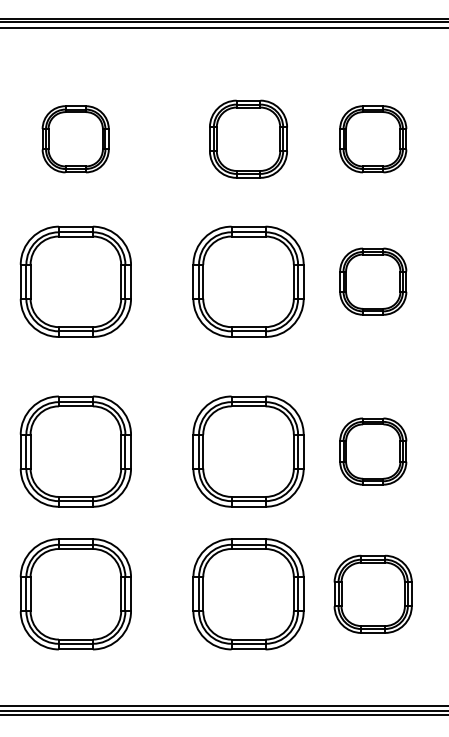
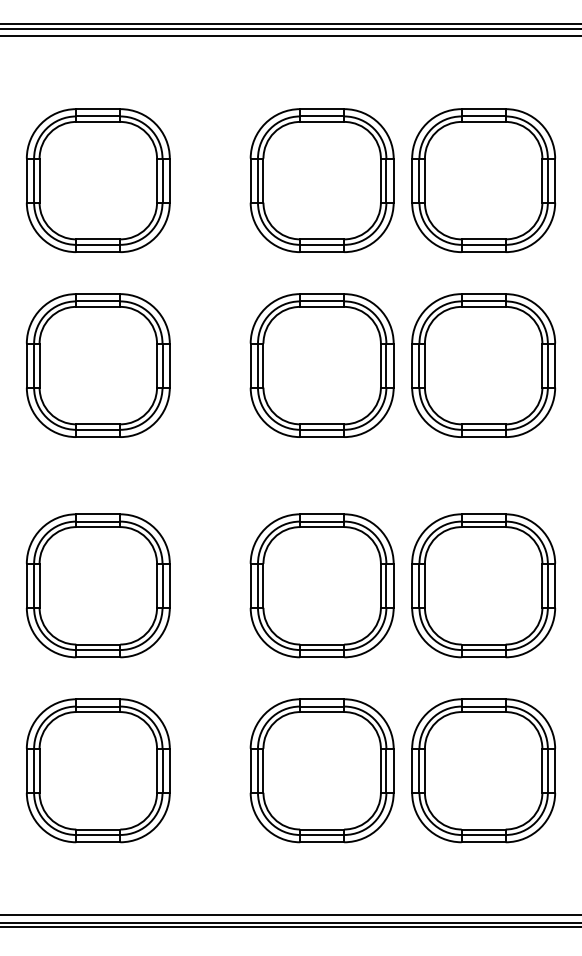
part: (75, 139) -> (97, 181), size x1.67
part: (248, 139) -> (322, 181), size x1.43
part: (373, 139) -> (484, 181), size x1.67
part: (373, 281) -> (484, 365), size x1.67
part: (373, 451) -> (484, 585), size x1.67
part: (373, 594) -> (484, 771), size x1.43

